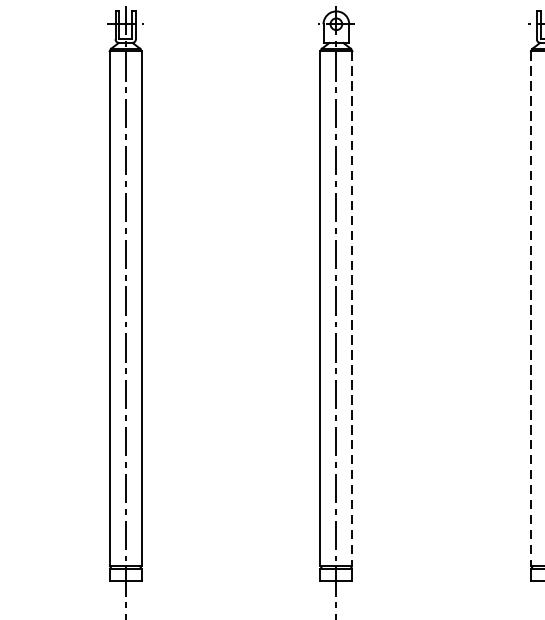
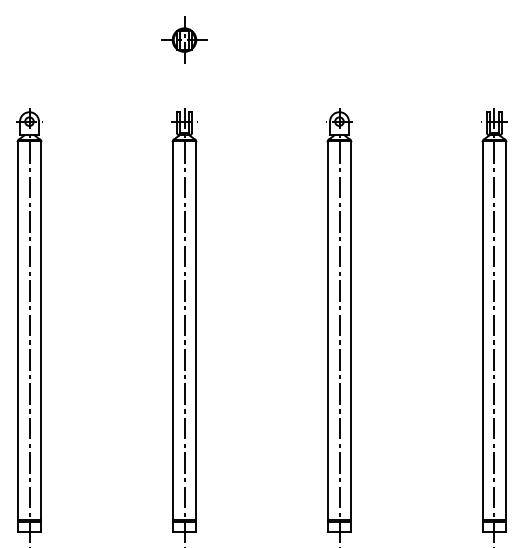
line: (352, 309) -> (351, 331), dashed -> solid
line: (530, 309) -> (482, 331), dashed -> solid

